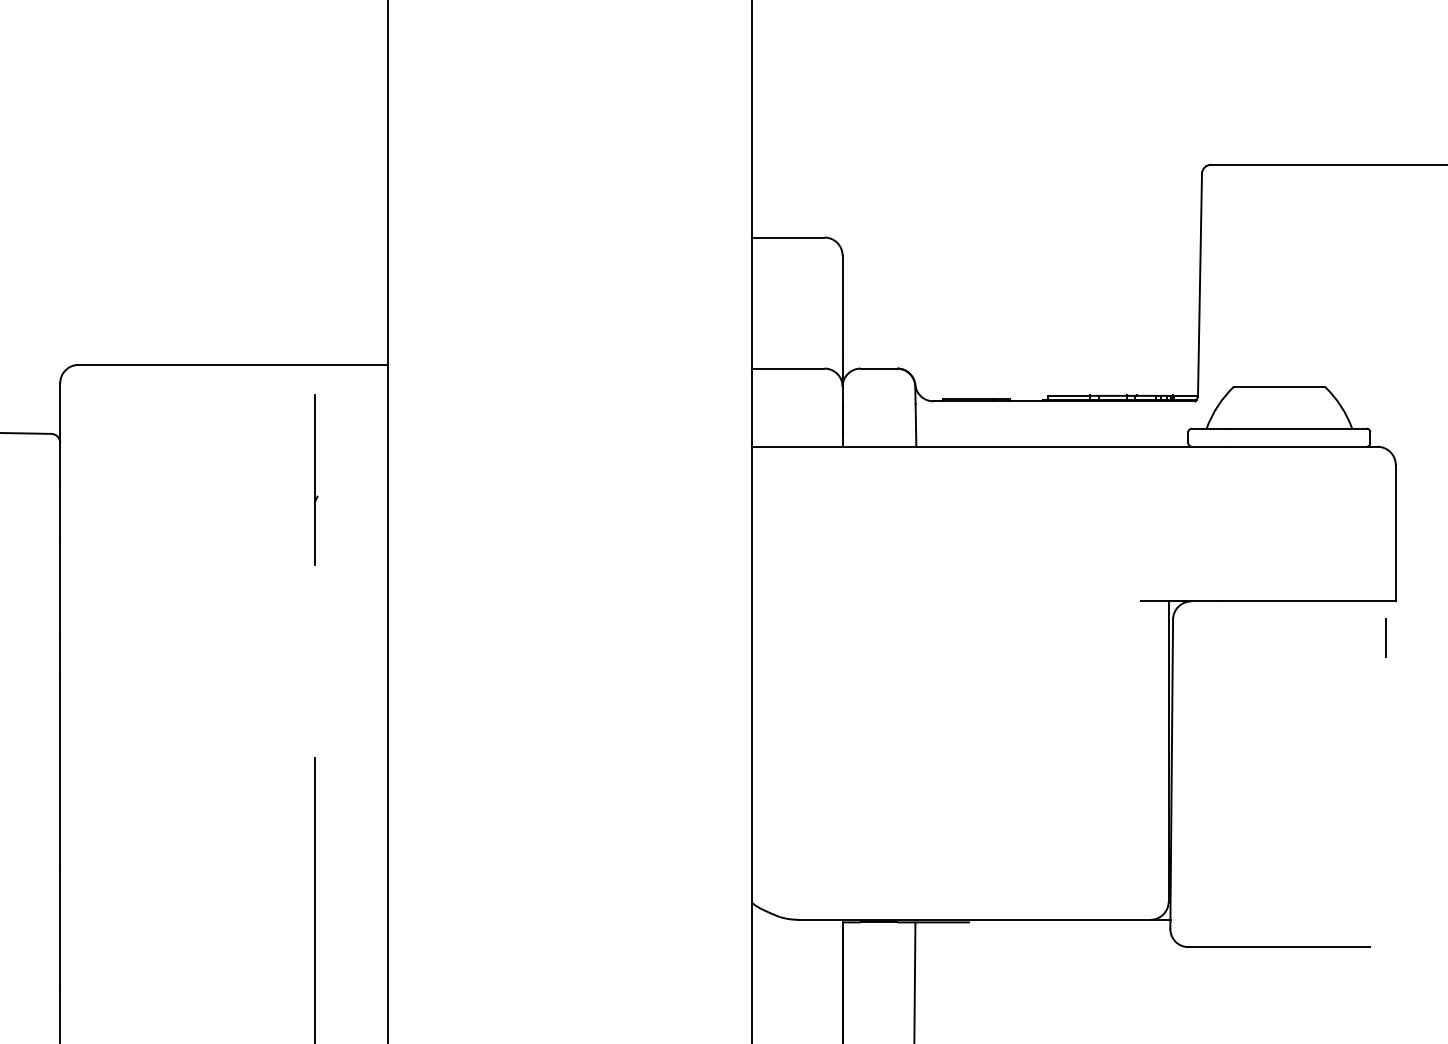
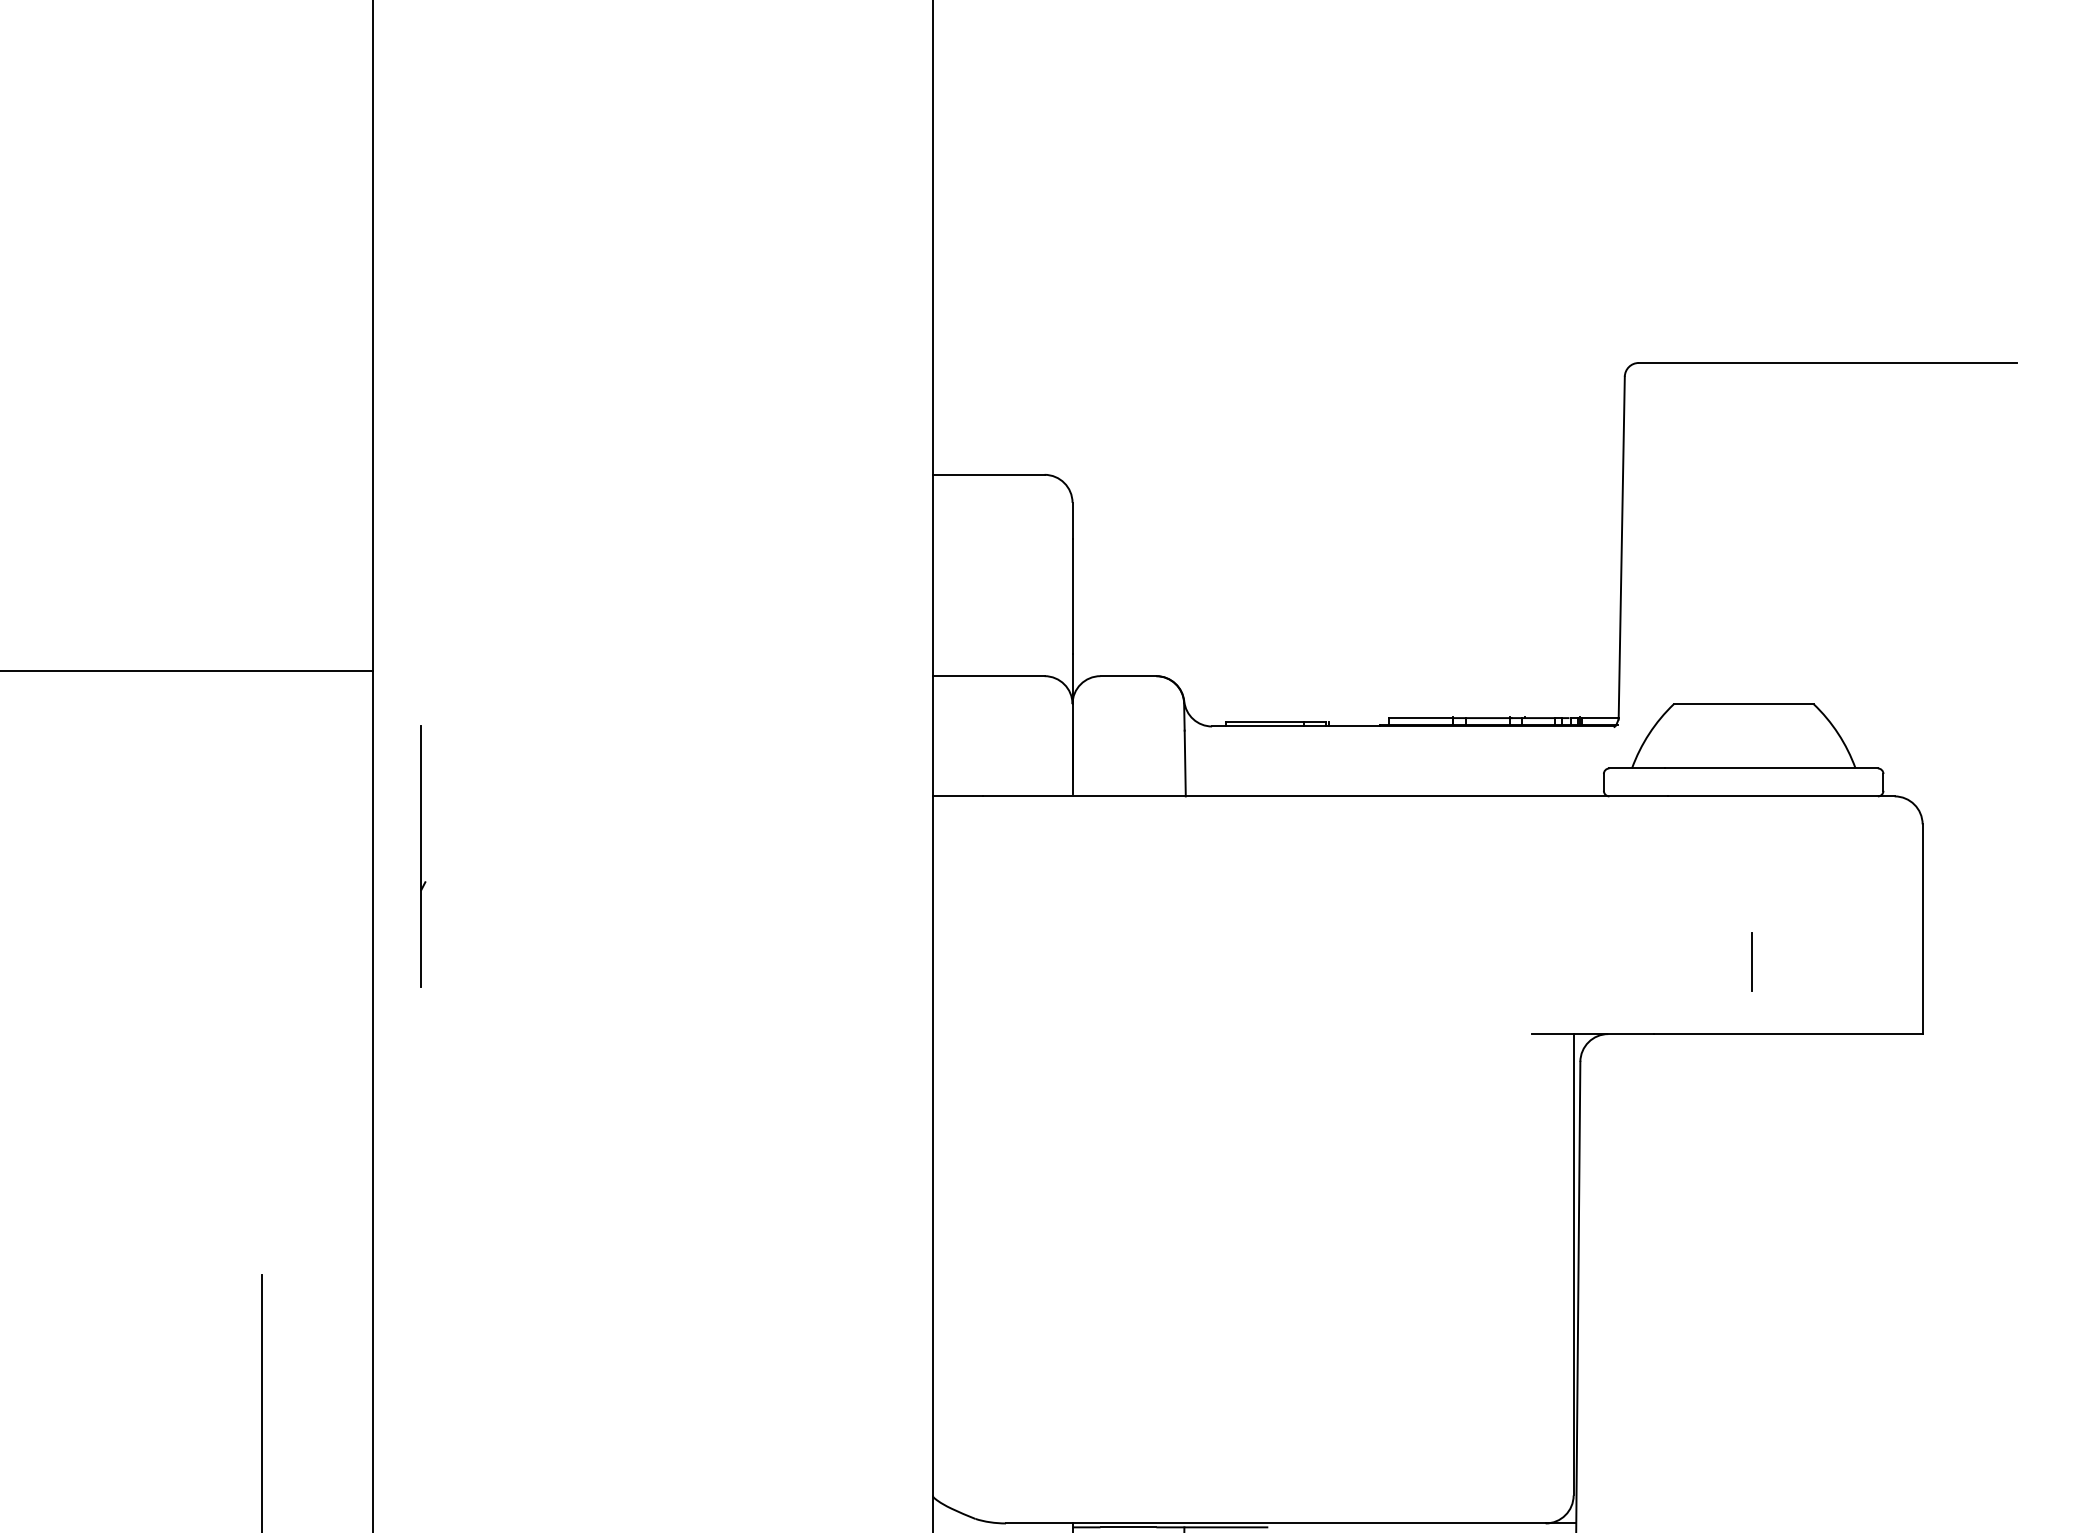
part: (316, 479) -> (423, 855), moved
line: (1385, 637) -> (1751, 960), moved

